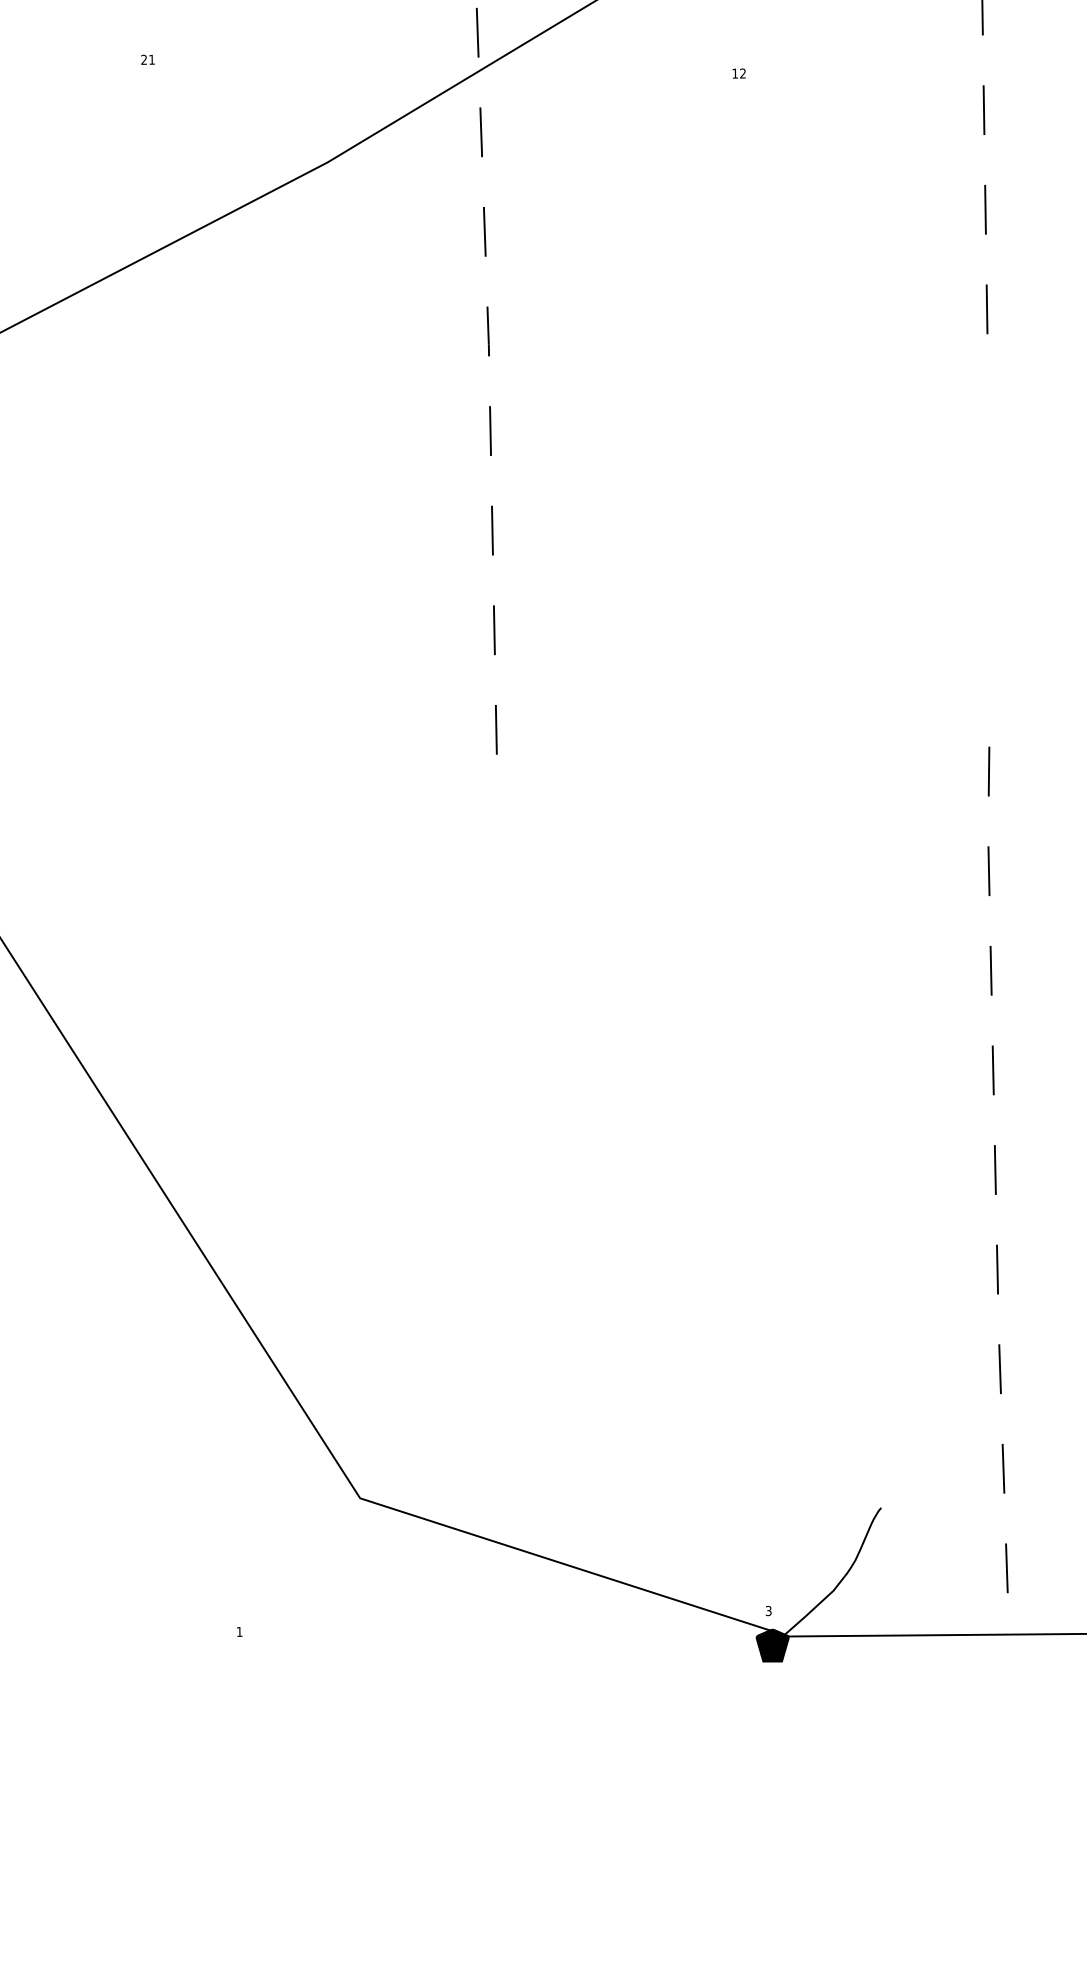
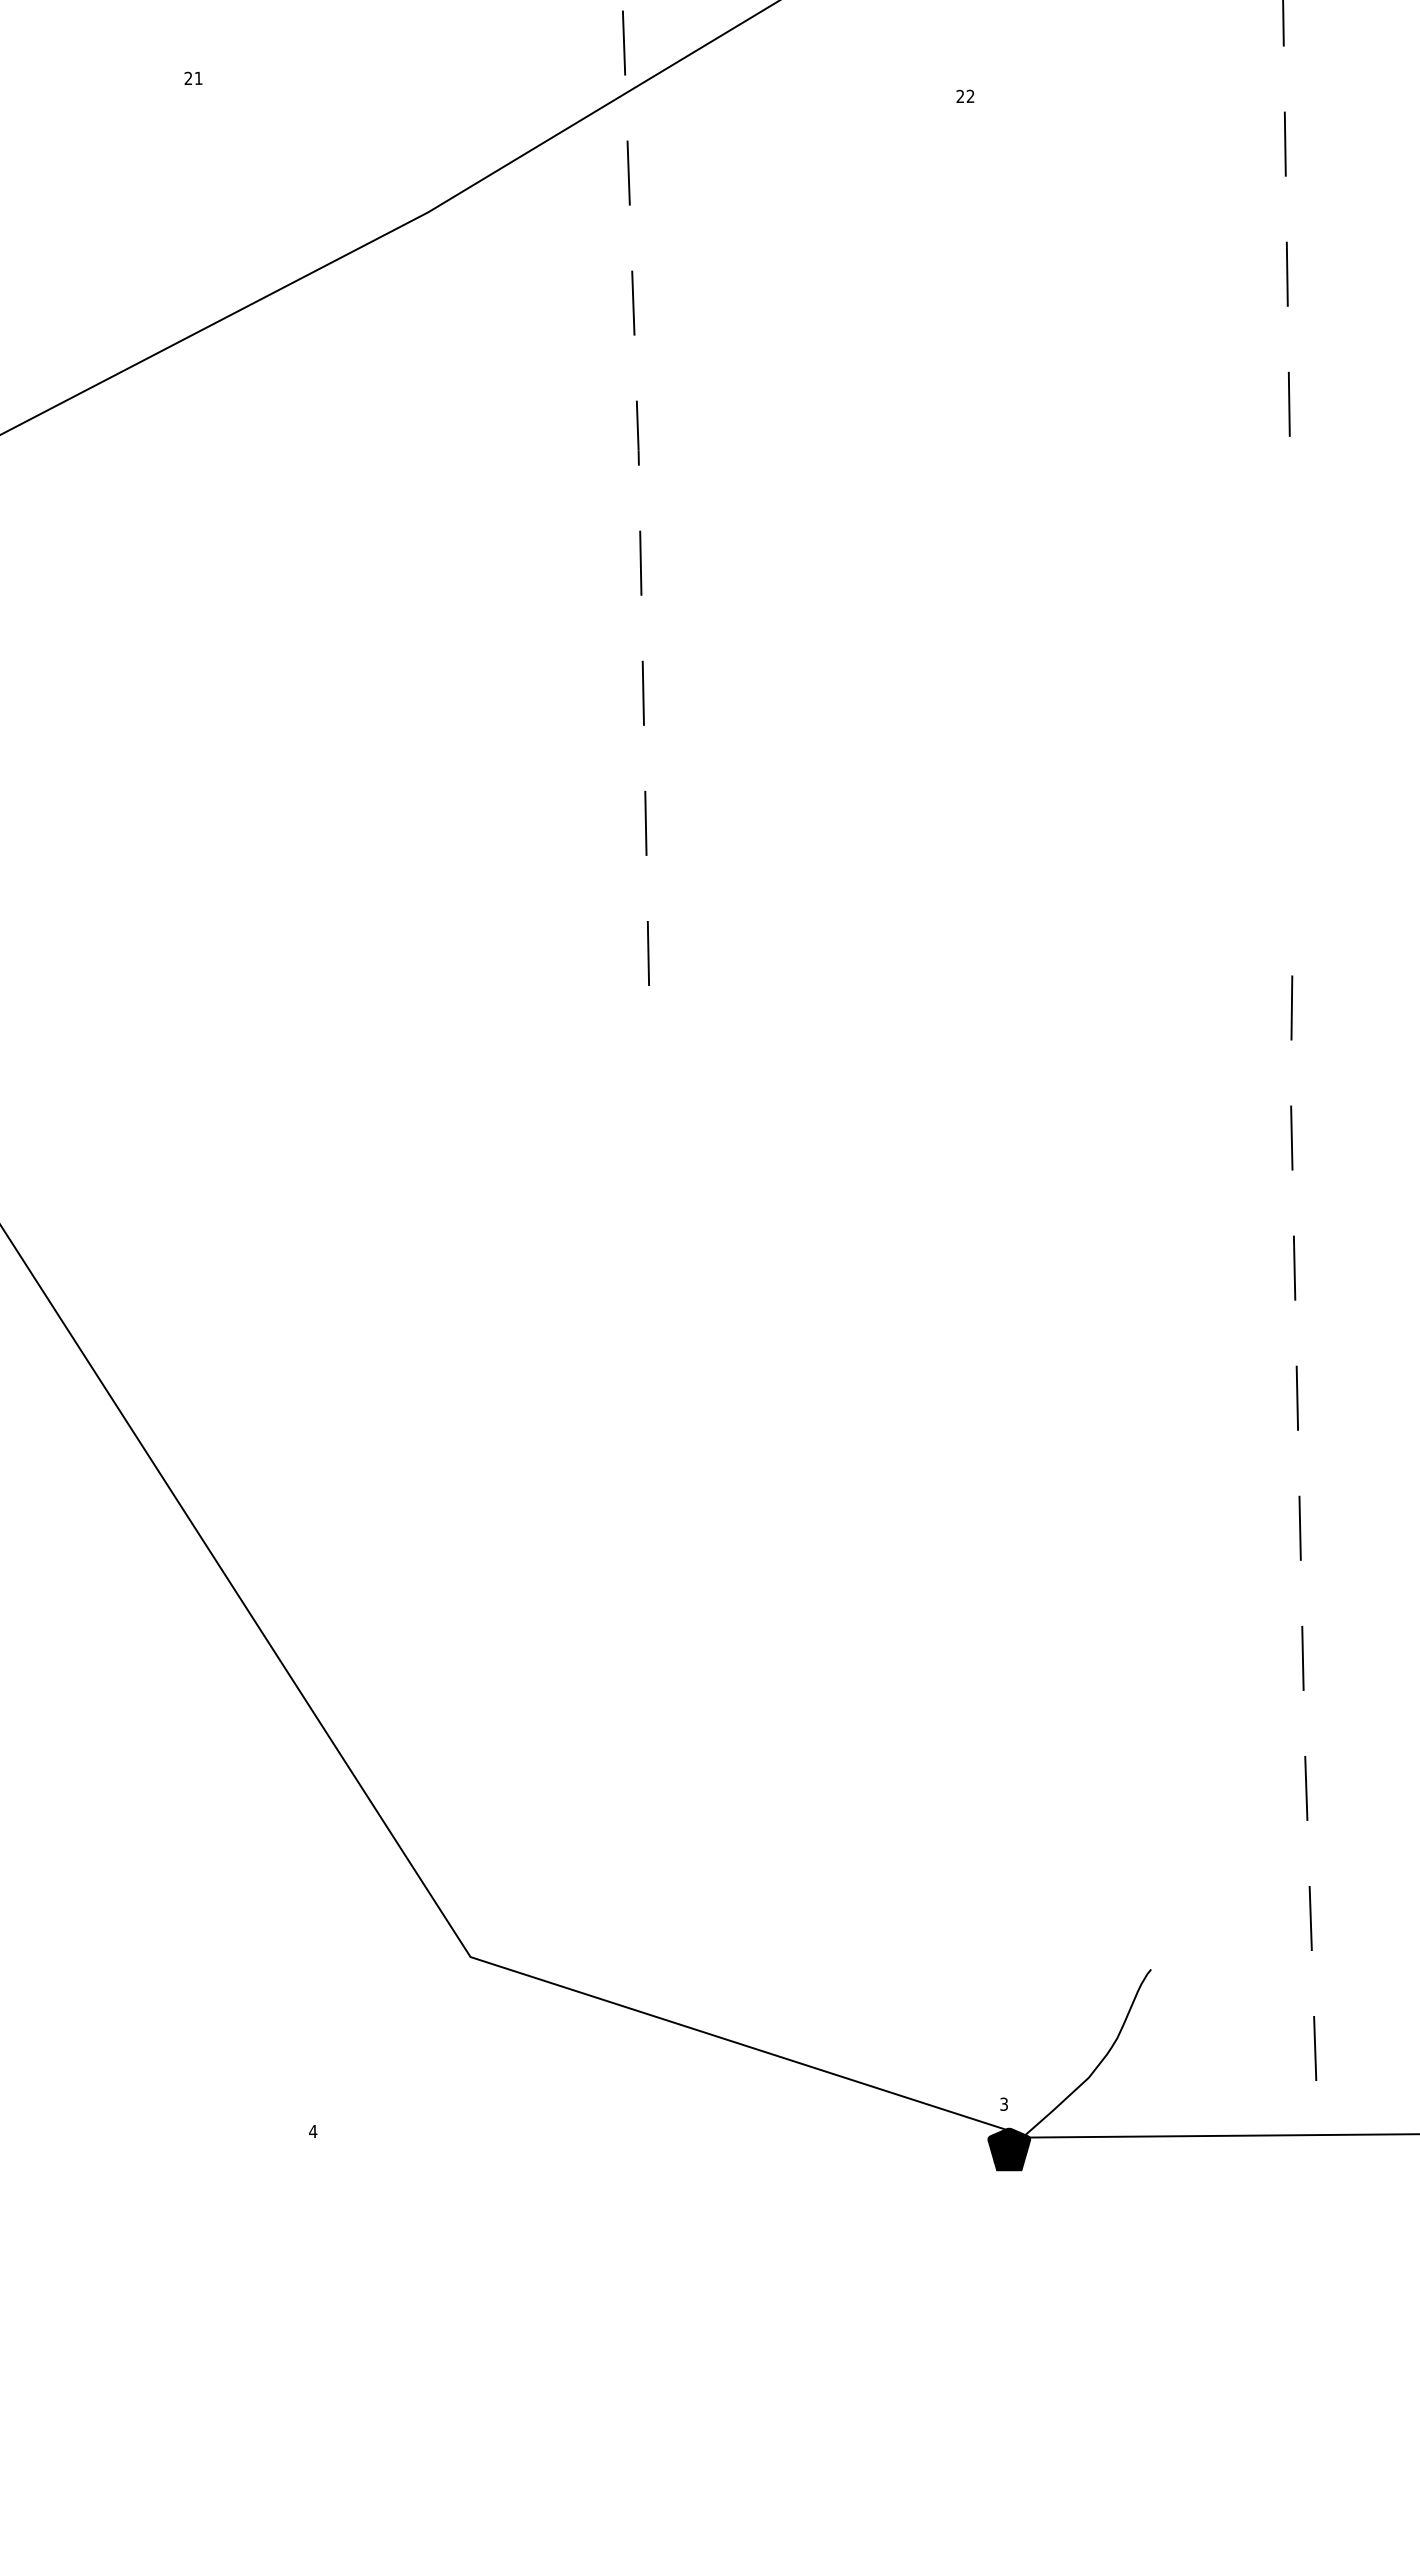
text: (735, 72) -> (960, 95), 12 -> 22
text: (239, 1631) -> (313, 2131), 1 -> 4

